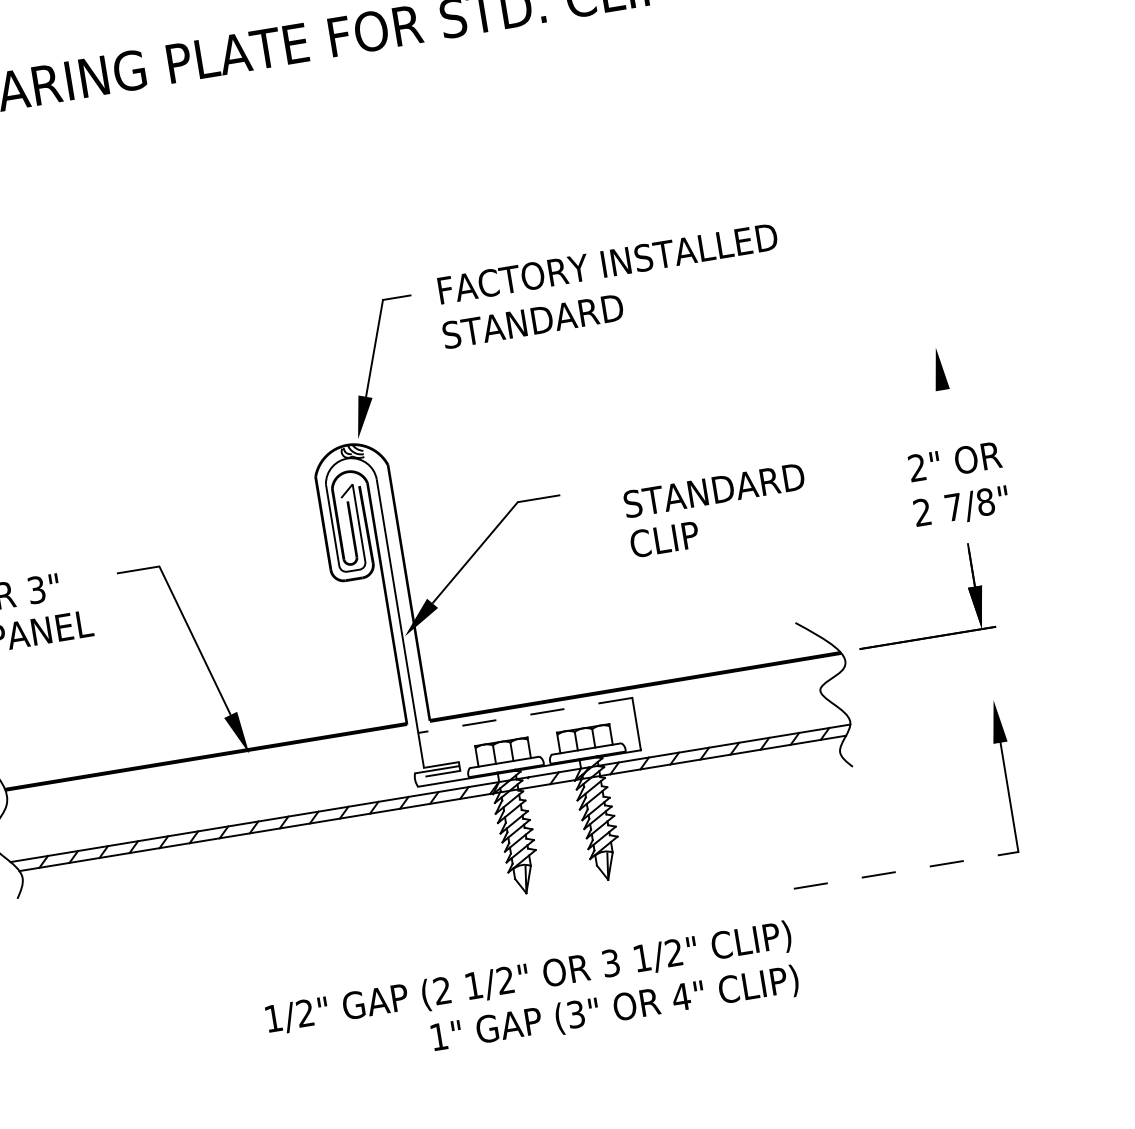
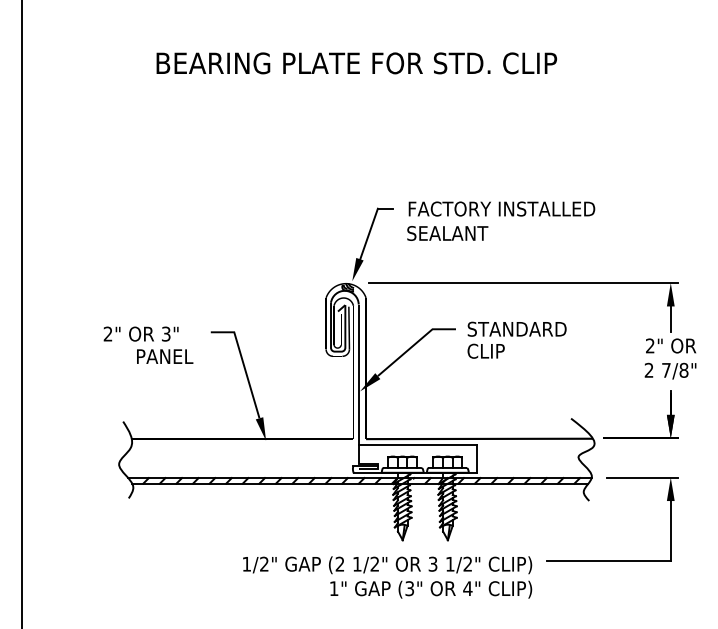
text: (541, 320) -> (461, 233), STANDARD -> SEALANT
line: (669, 392) -> (523, 283), added
line: (946, 413) -> (670, 319), added
text: (716, 509) -> (516, 339), moved
line: (942, 708) -> (642, 477), added
line: (524, 715) -> (417, 444), dashed -> solid
line: (905, 870) -> (608, 561), dashed -> solid
text: (532, 1000) -> (387, 577), moved

